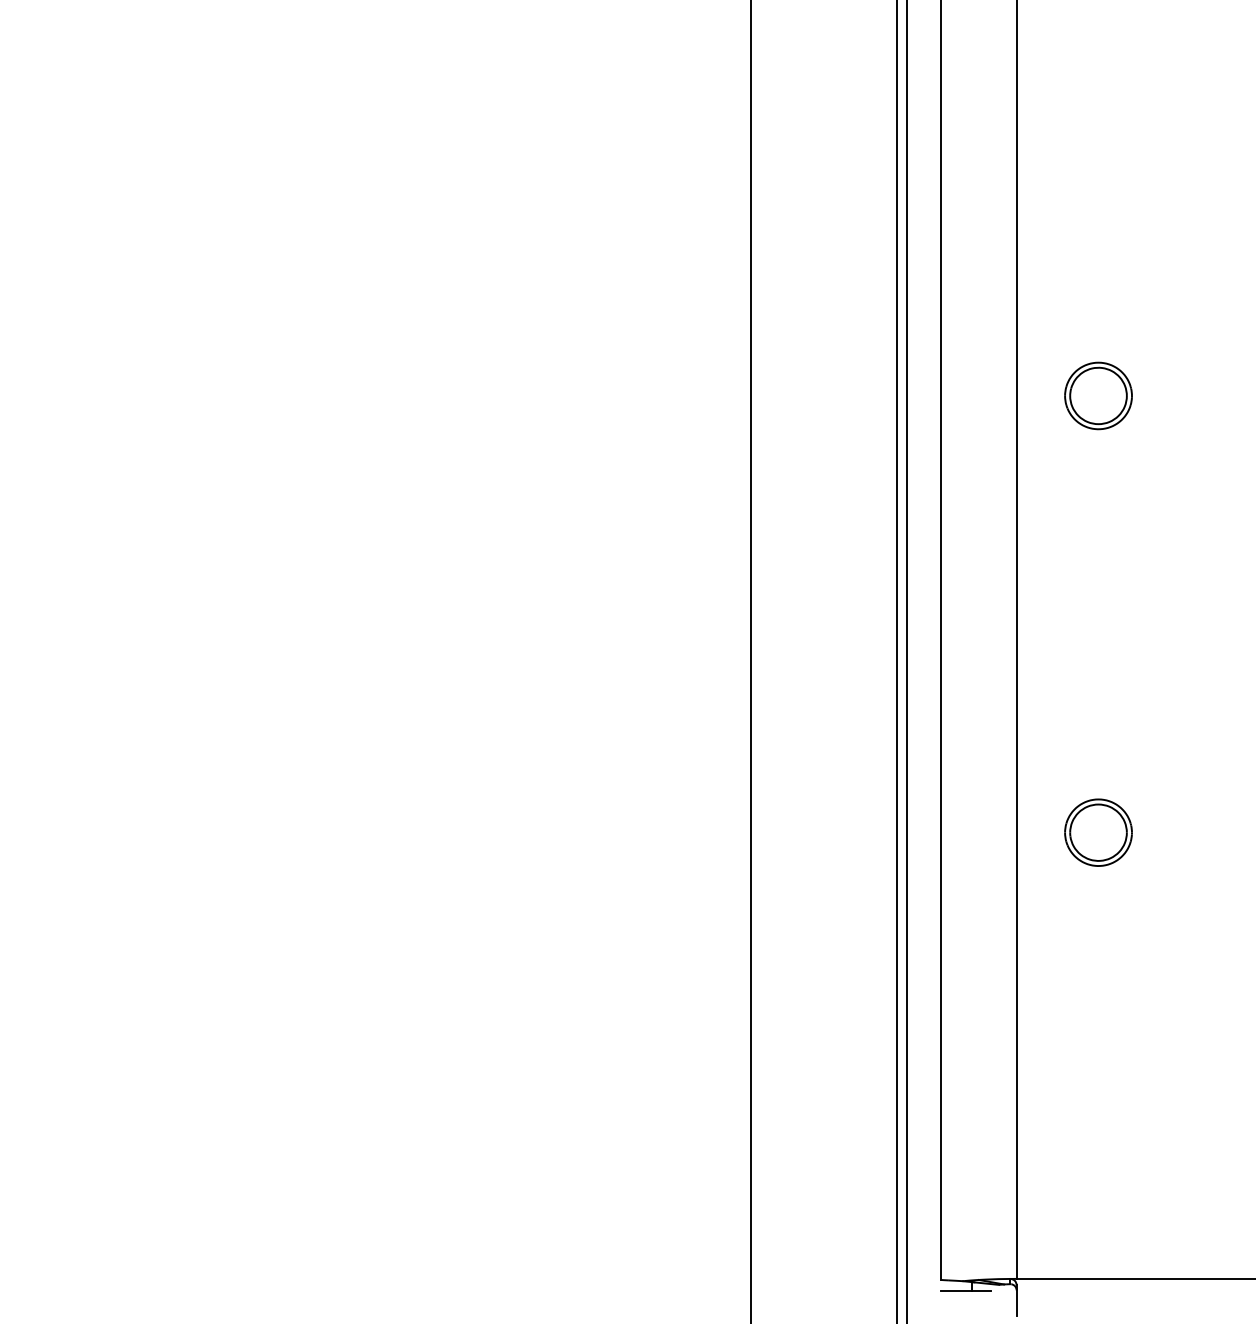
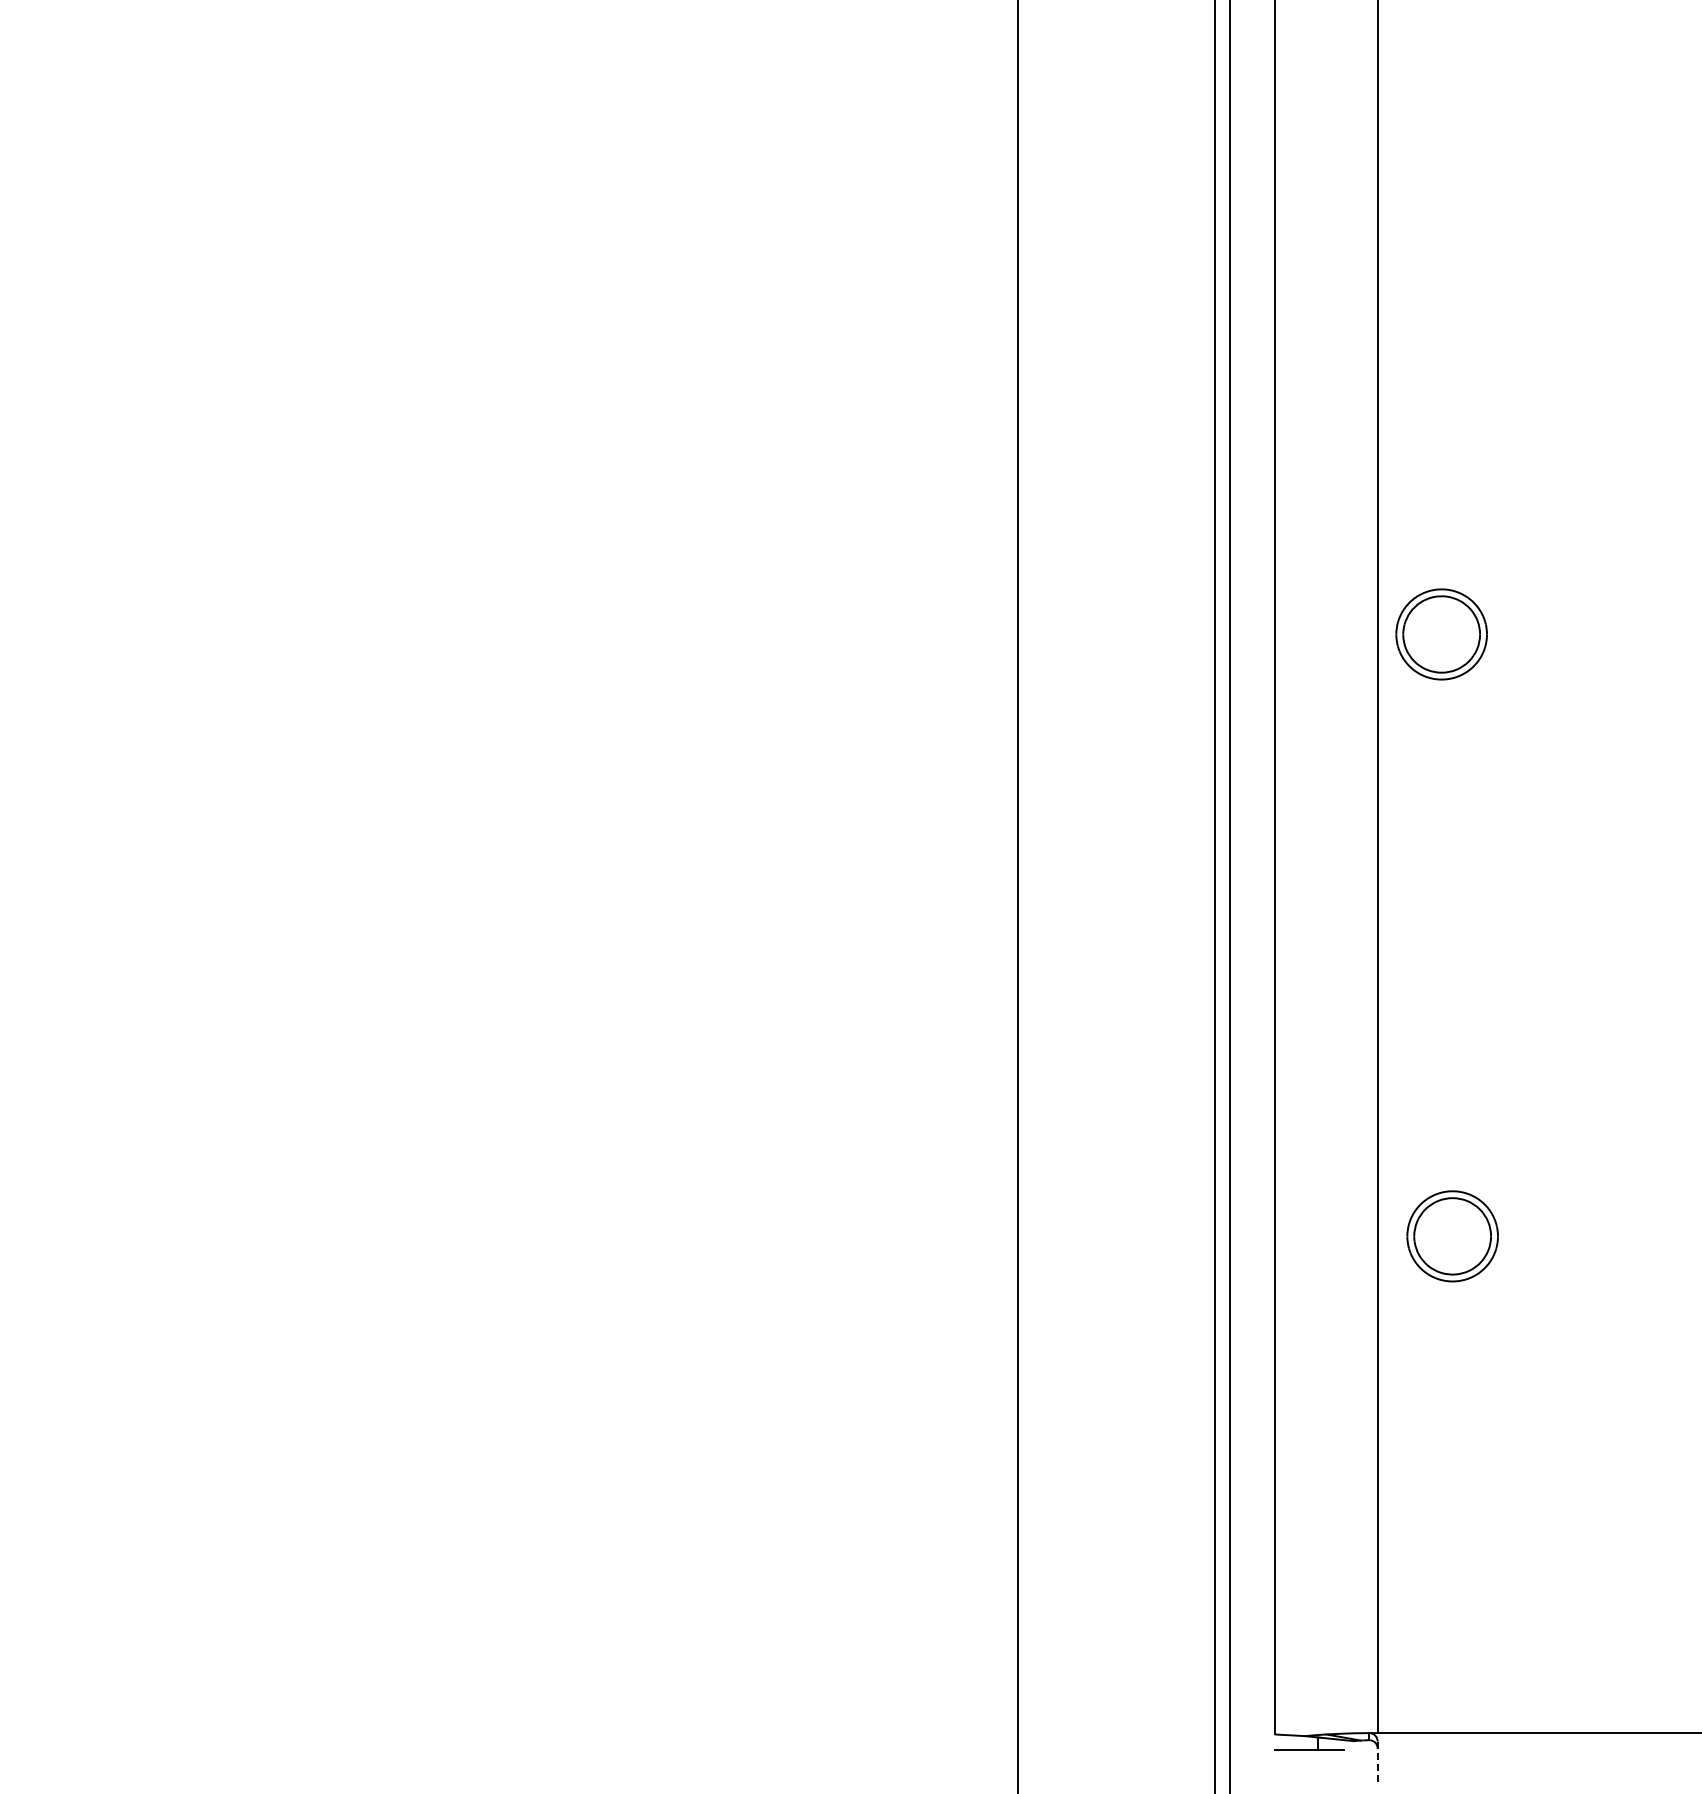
part: (1098, 395) -> (1441, 634), moved
part: (1098, 832) -> (1452, 1236), moved
line: (1016, 1301) -> (1377, 1763), solid -> dashed

